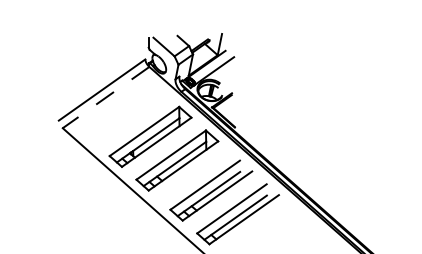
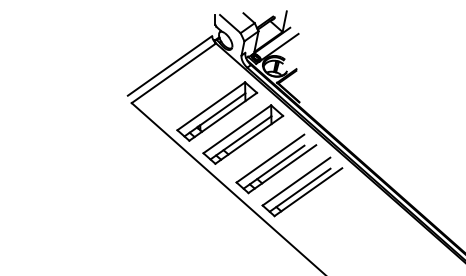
line: (105, 97) -> (173, 73), dashed -> solid

